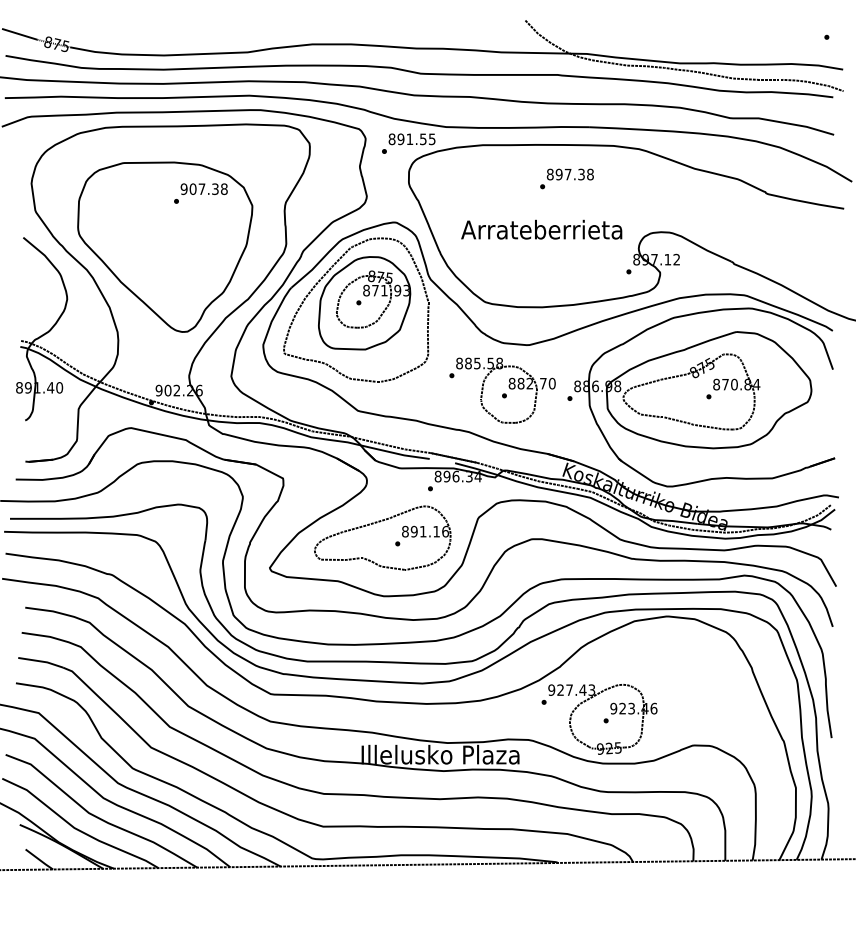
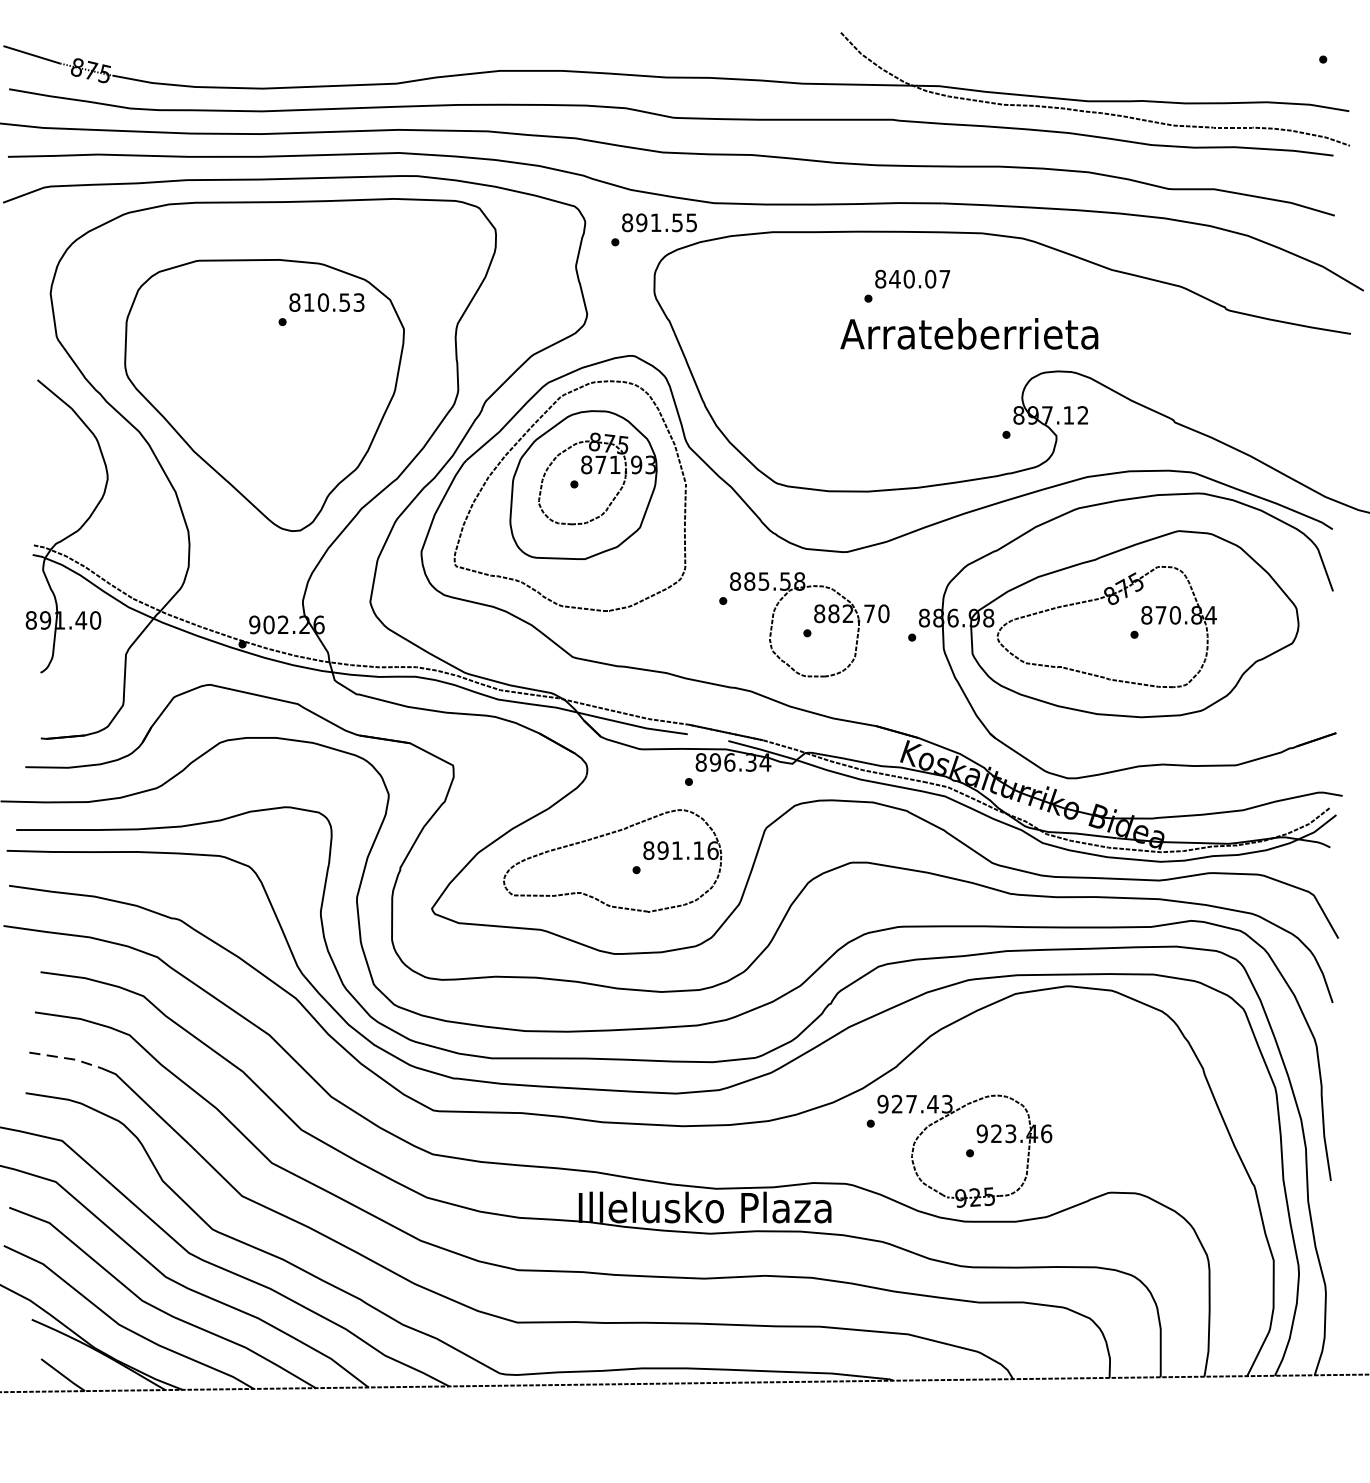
text: (574, 174) -> (919, 279), 897.38 -> 840.07
text: (203, 188) -> (325, 301), 907.38 -> 810.53
text: (541, 229) -> (969, 333), moved
line: (41, 661) -> (66, 1058), solid -> dashed

